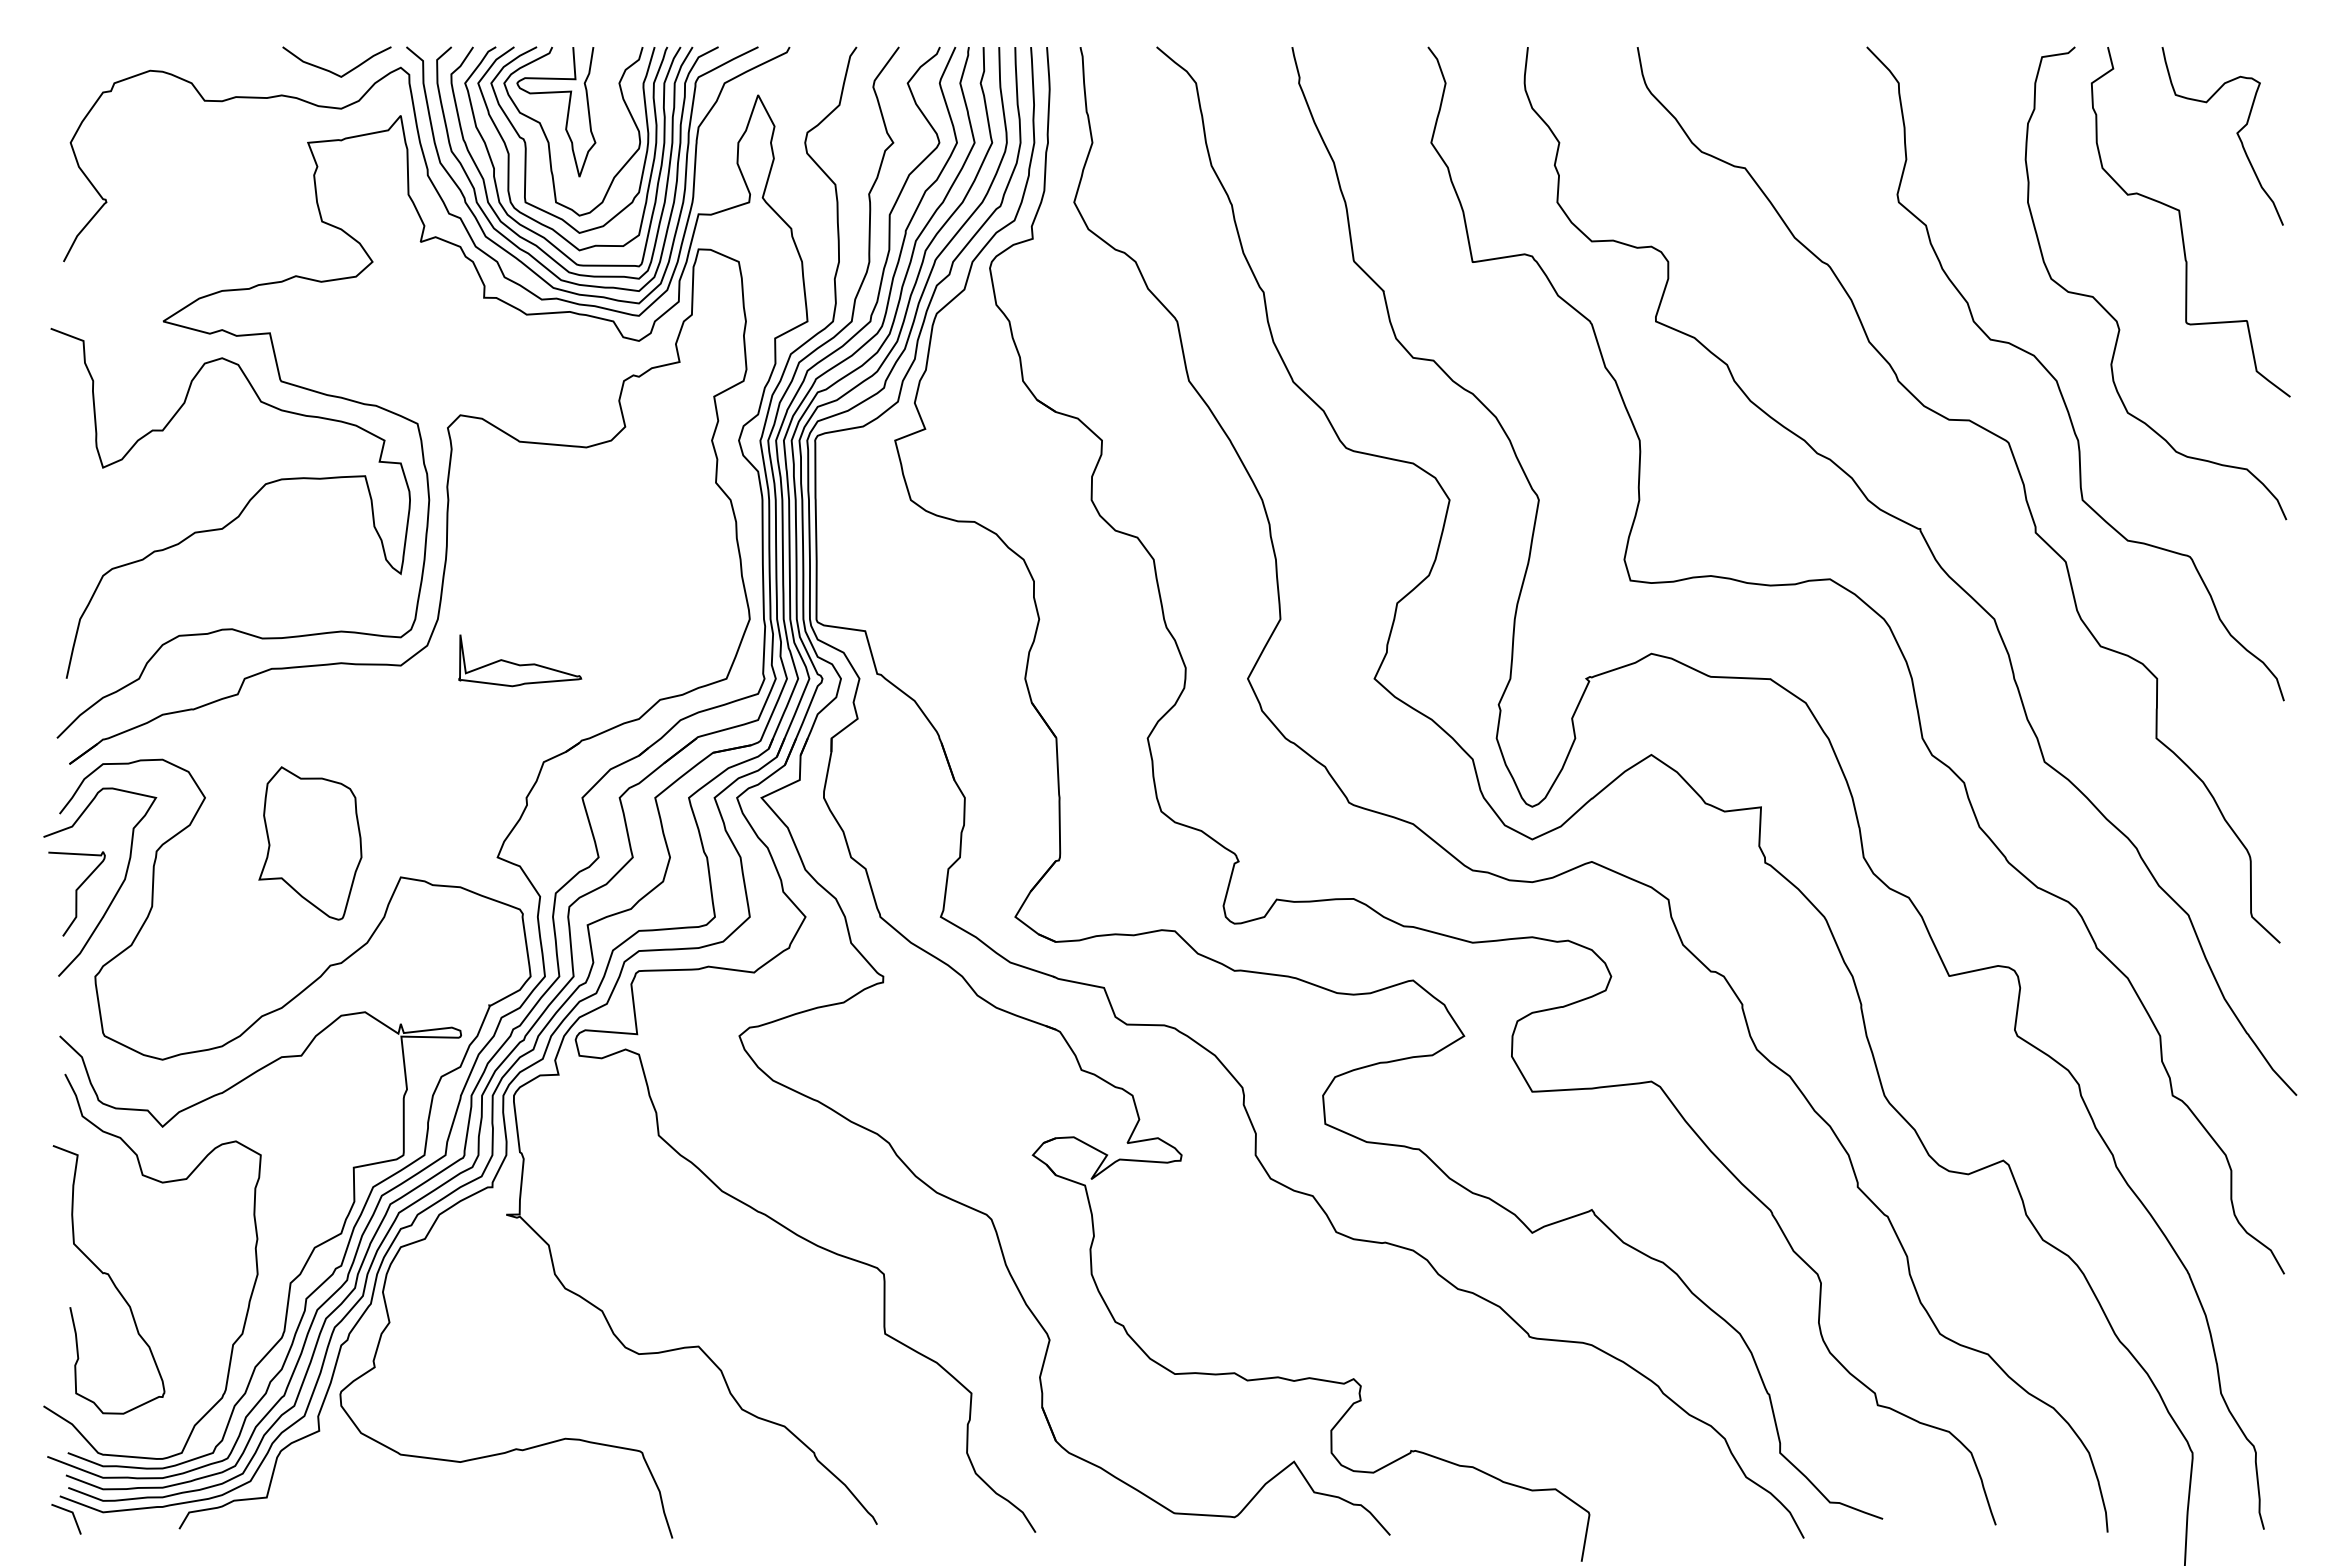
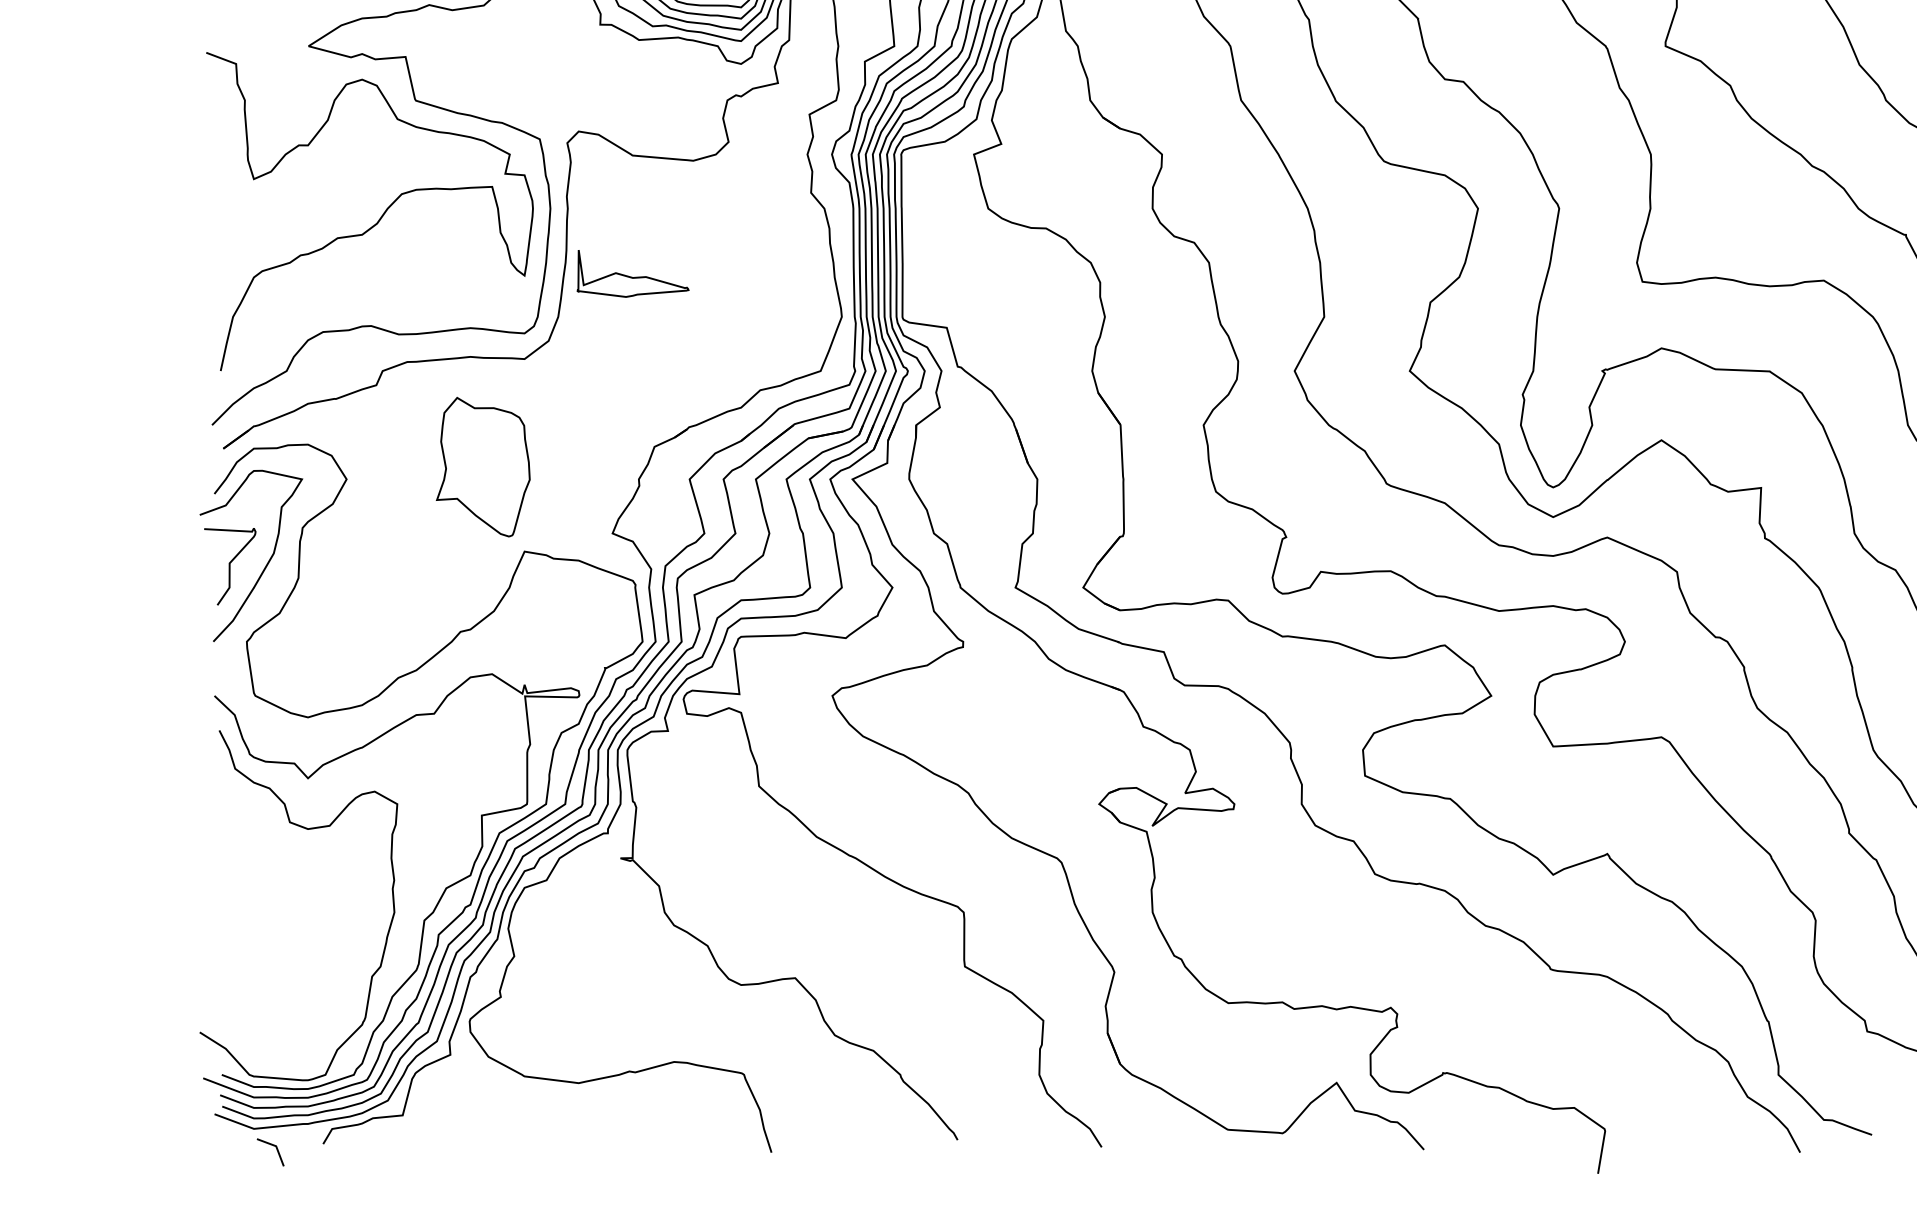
part: (520, 660) -> (633, 273), moved
part: (310, 843) -> (483, 467), moved
curve: (109, 1278) -> (259, 916), removed
line: (73, 1518) -> (277, 1151), moved

